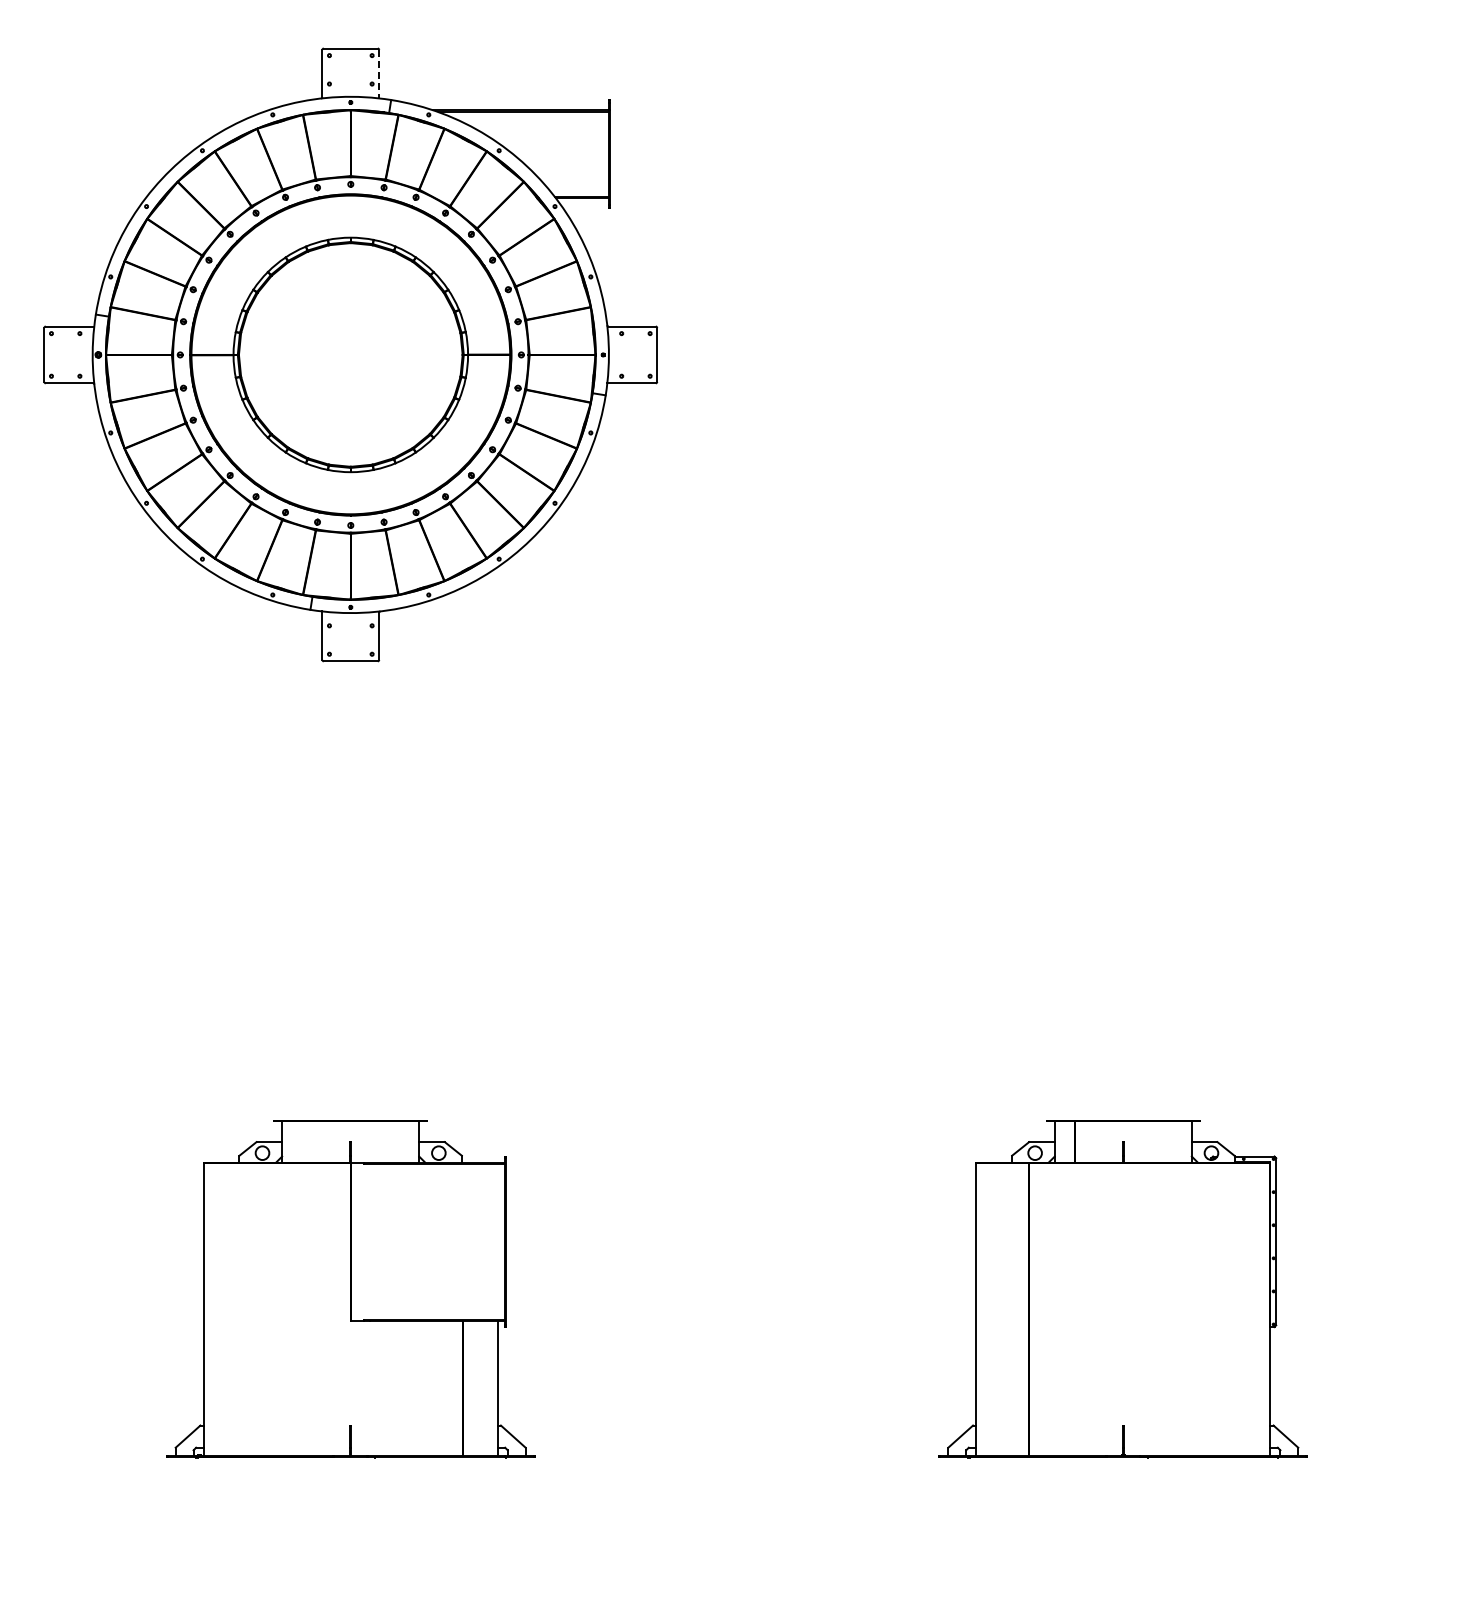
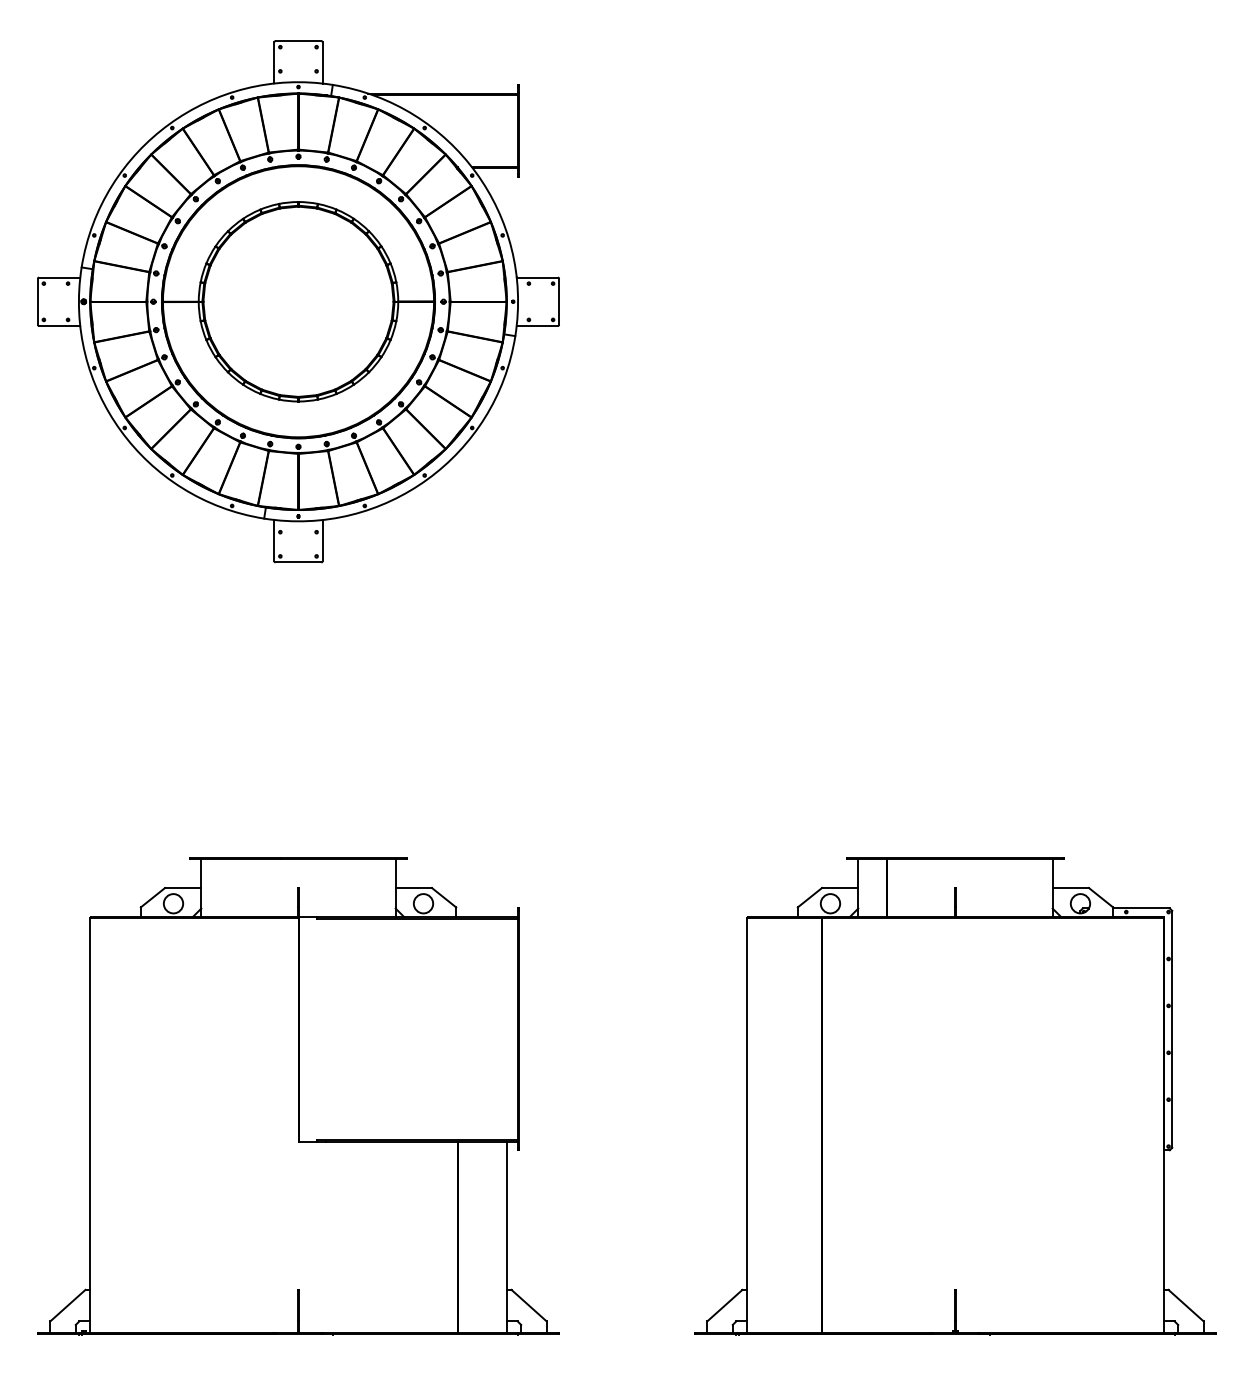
line: (379, 74) -> (322, 63), dashed -> solid
part: (350, 1288) -> (298, 1095), size x1.67
part: (1123, 1288) -> (955, 1095), size x1.67

